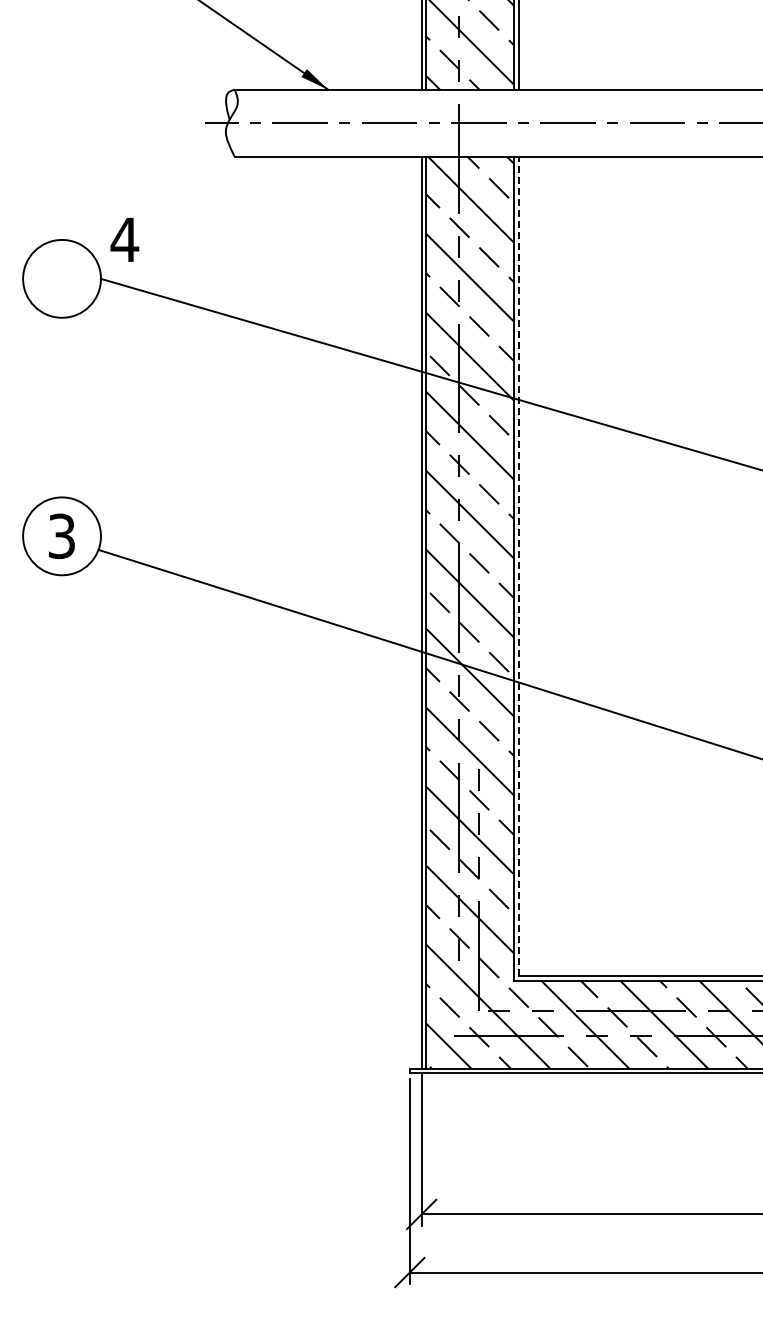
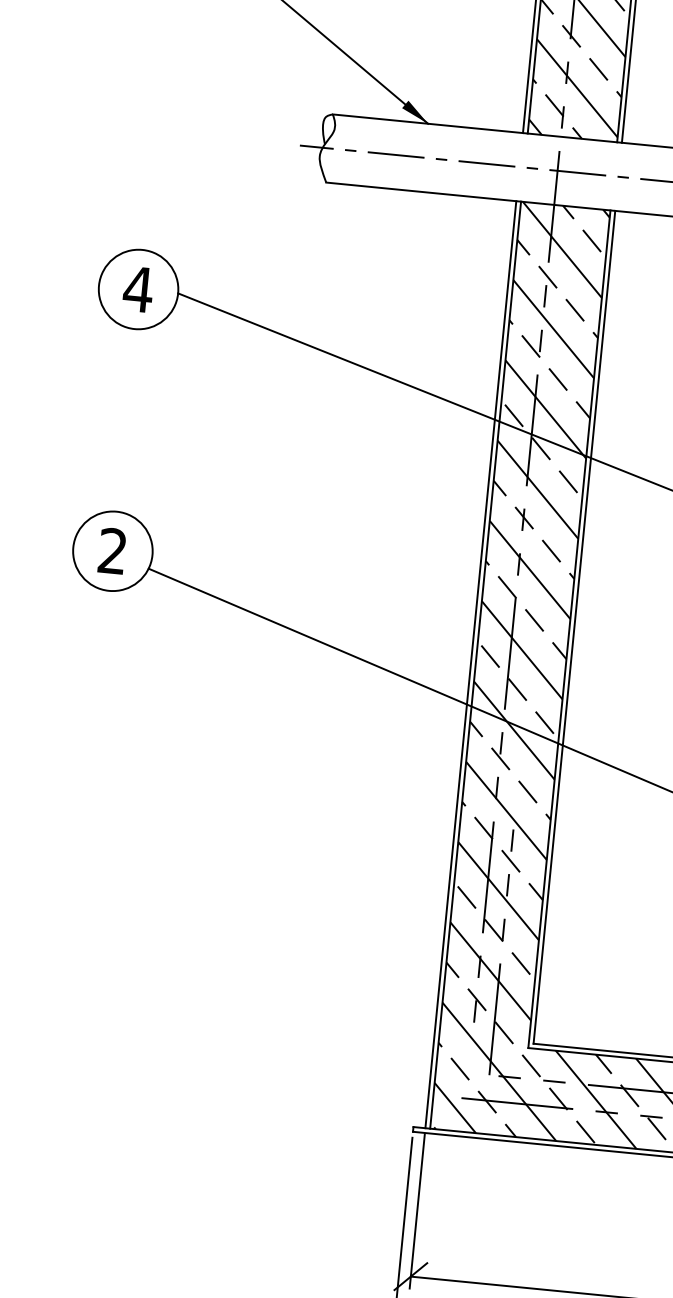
text: (124, 239) -> (138, 289), moved
text: (61, 536) -> (112, 551), 3 -> 2
line: (518, 566) -> (573, 627), dashed -> solid

